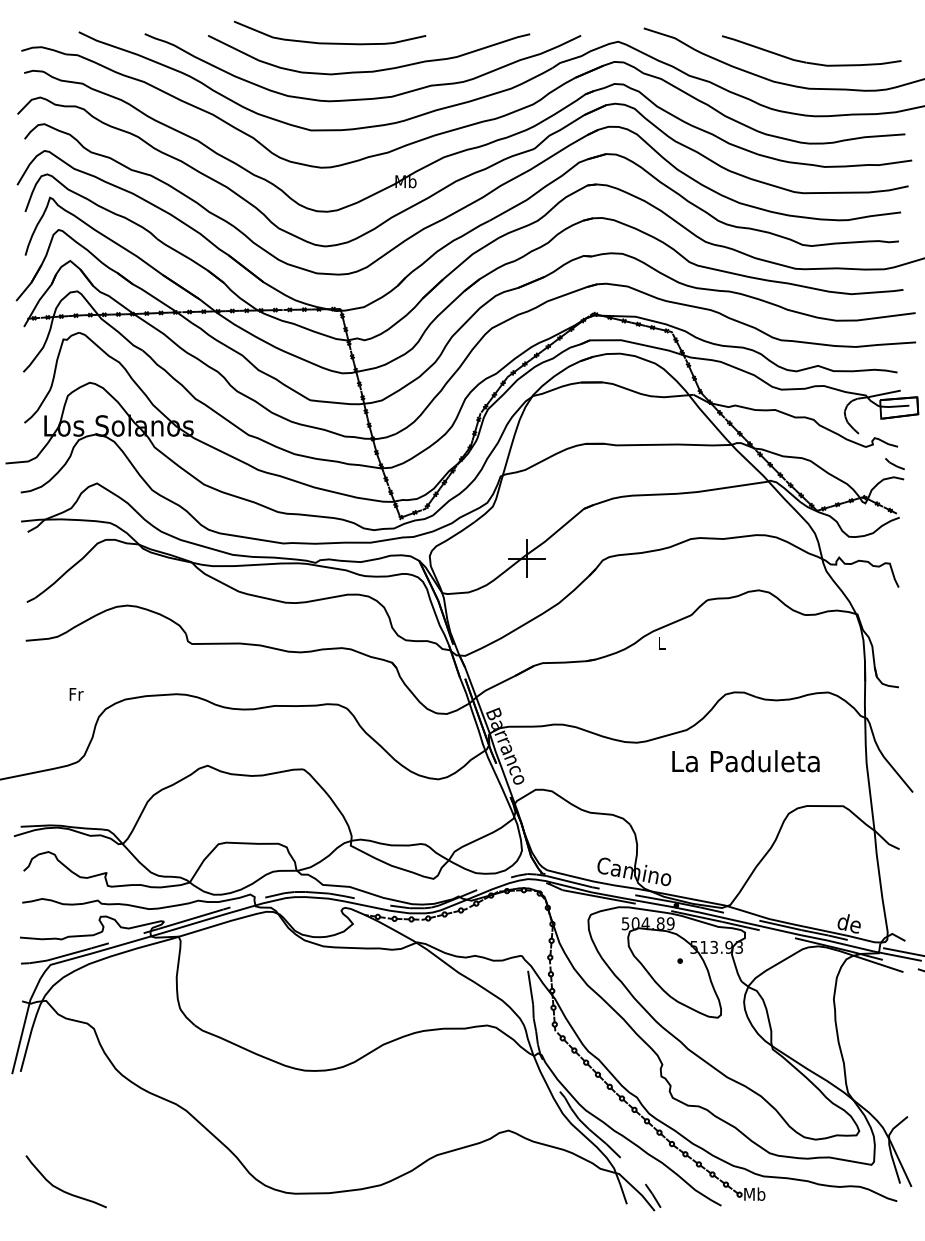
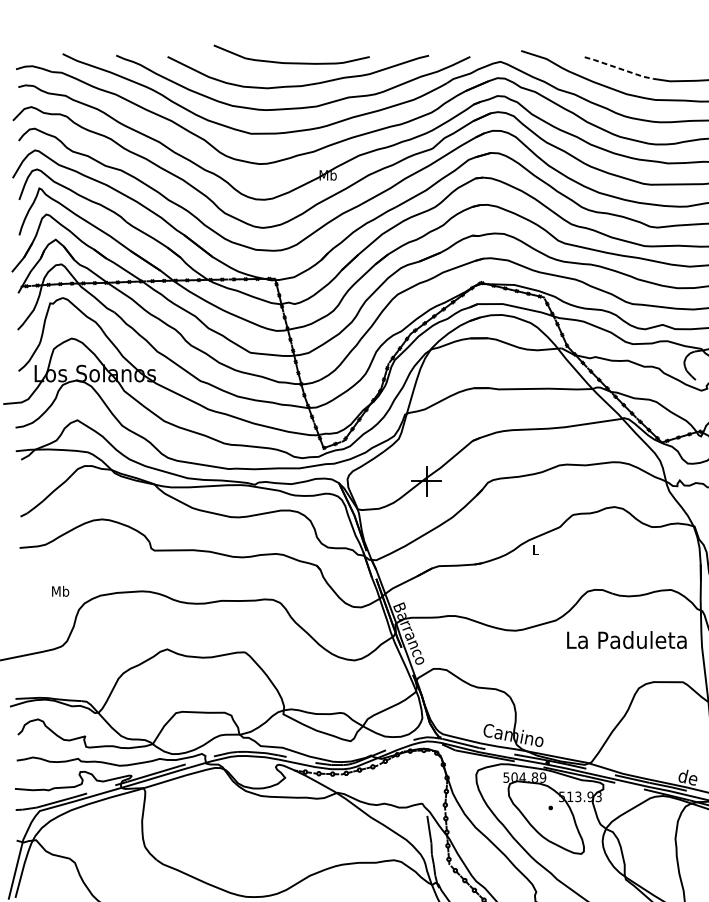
curve: (329, 42) -> (291, 62), moved
line: (764, 50) -> (619, 68), solid -> dashed
text: (75, 693) -> (60, 590), Fr -> Mb
text: (745, 761) -> (626, 640), moved

